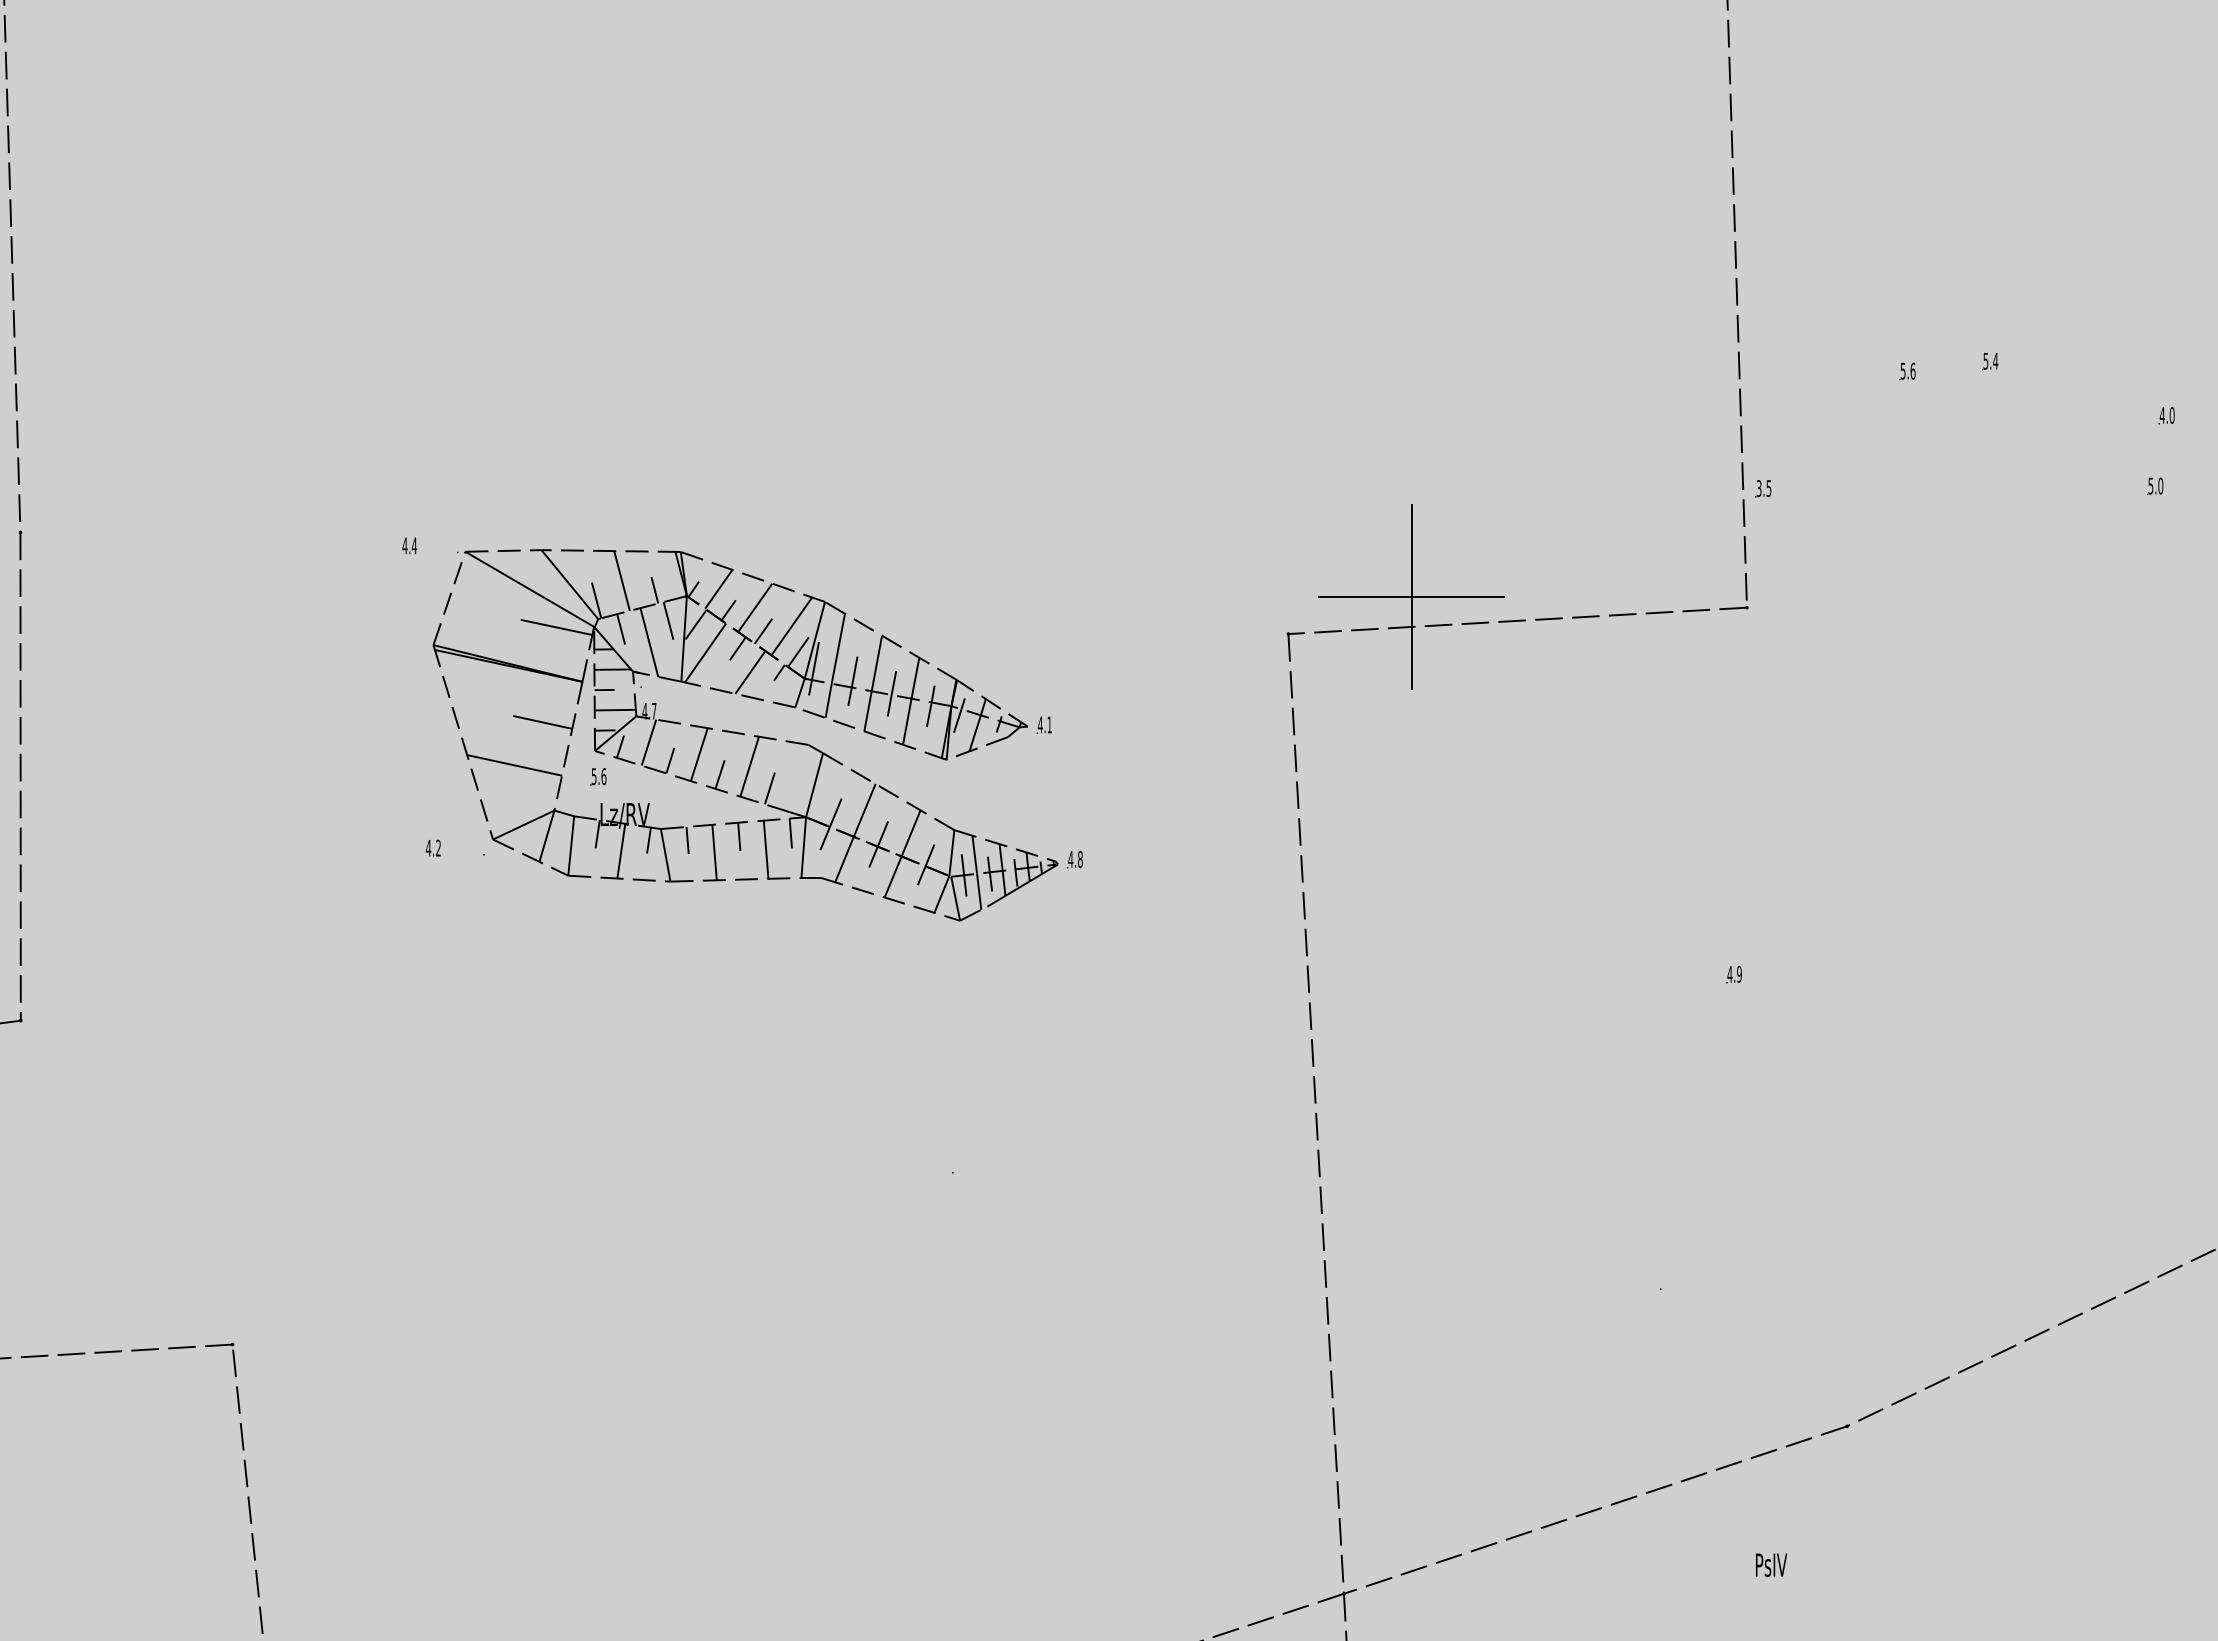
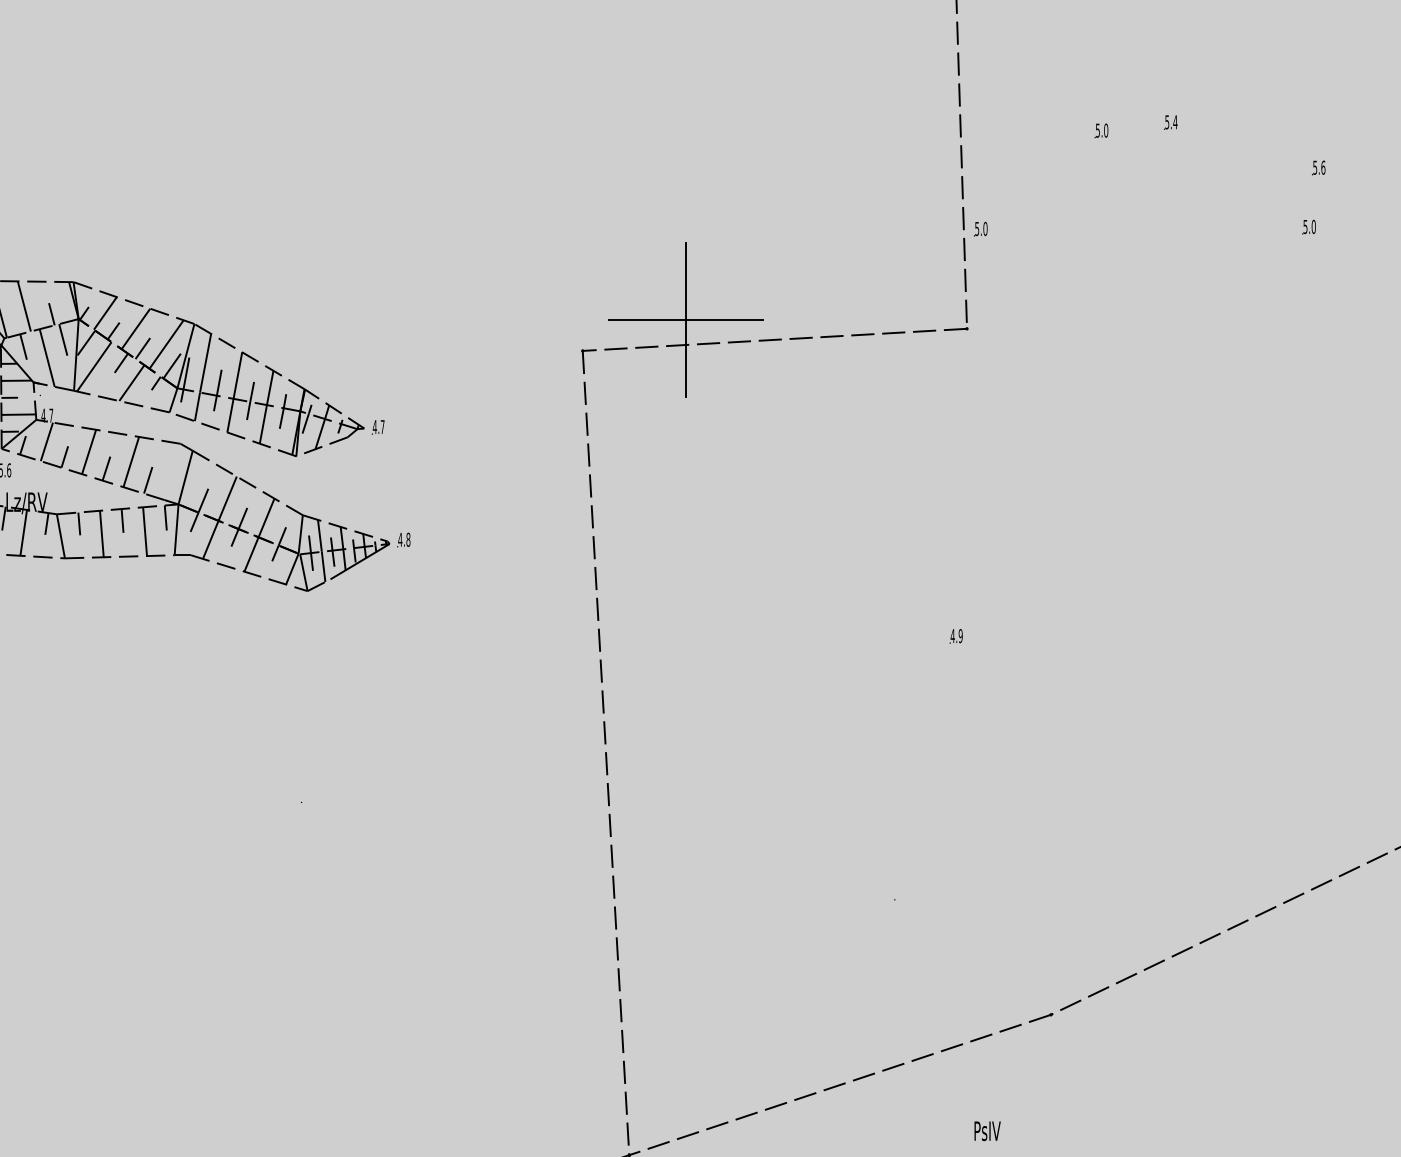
text: (1912, 370) -> (1105, 130), 5.6 -> 5.0
text: (2166, 415) -> (1318, 167), 4.0 -> 5.6
text: (1764, 488) -> (981, 228), 3.5 -> 5.0
text: (1049, 724) -> (382, 426), 4.1 -> 4.7

